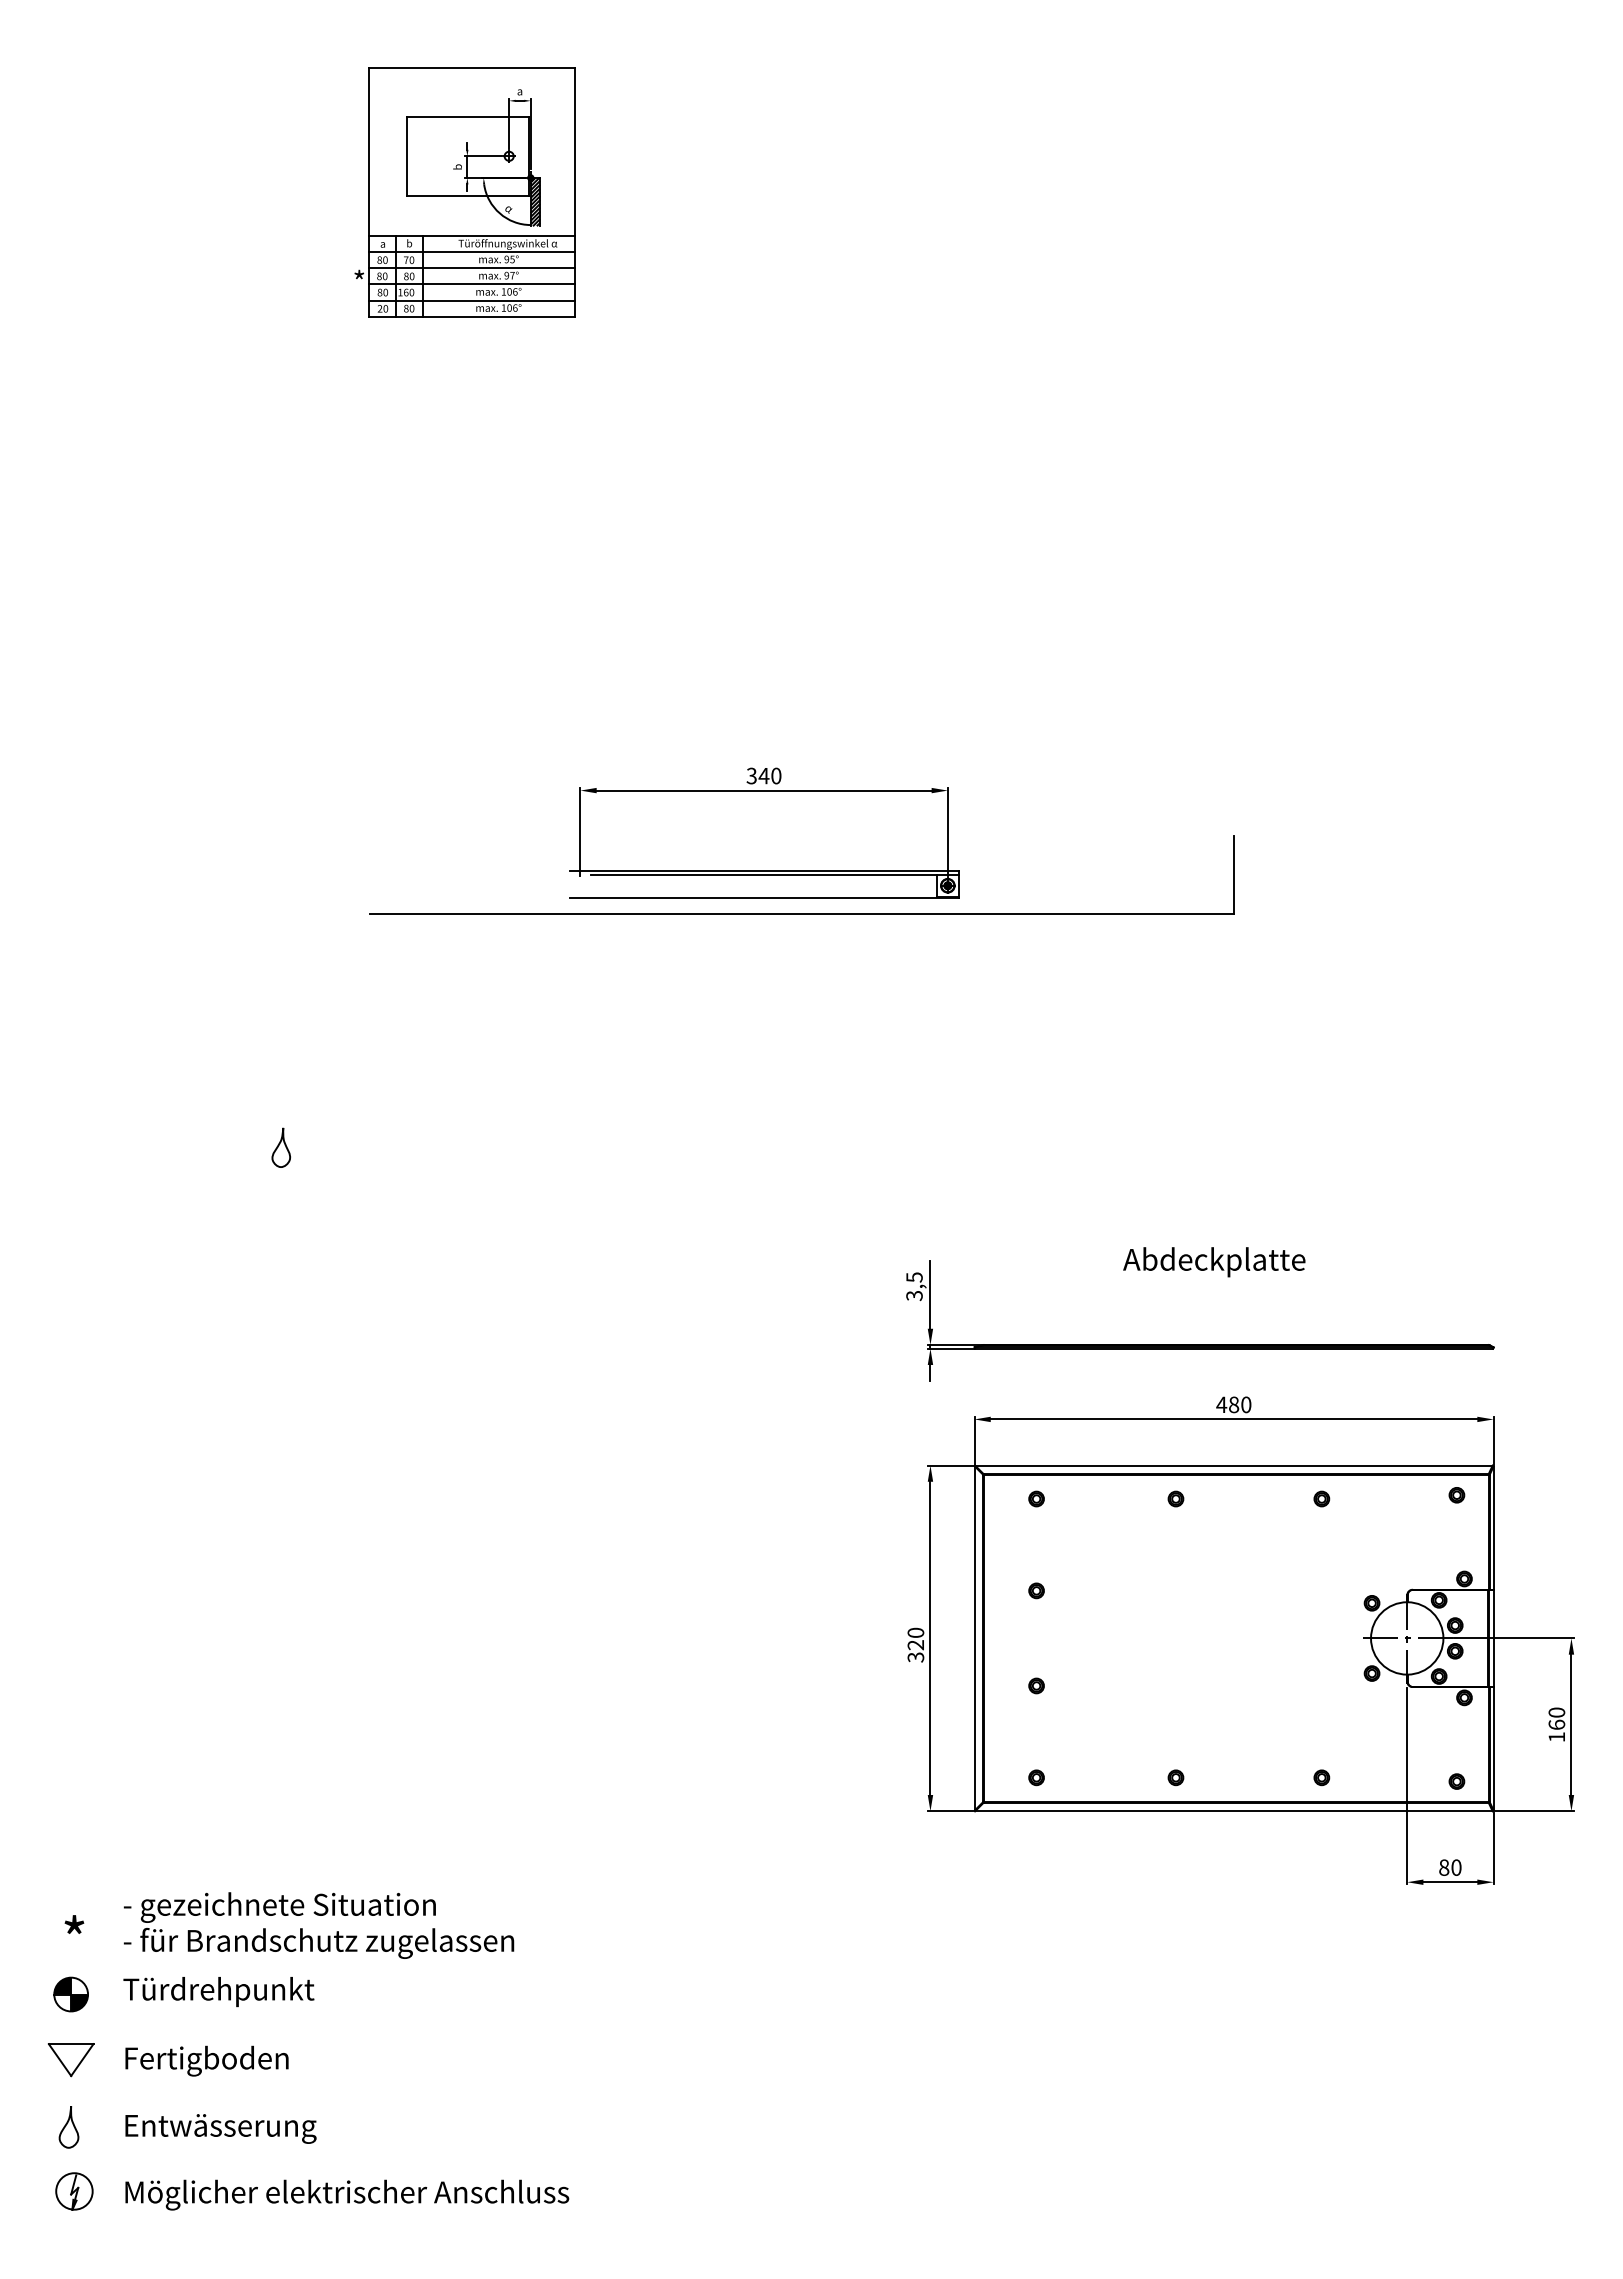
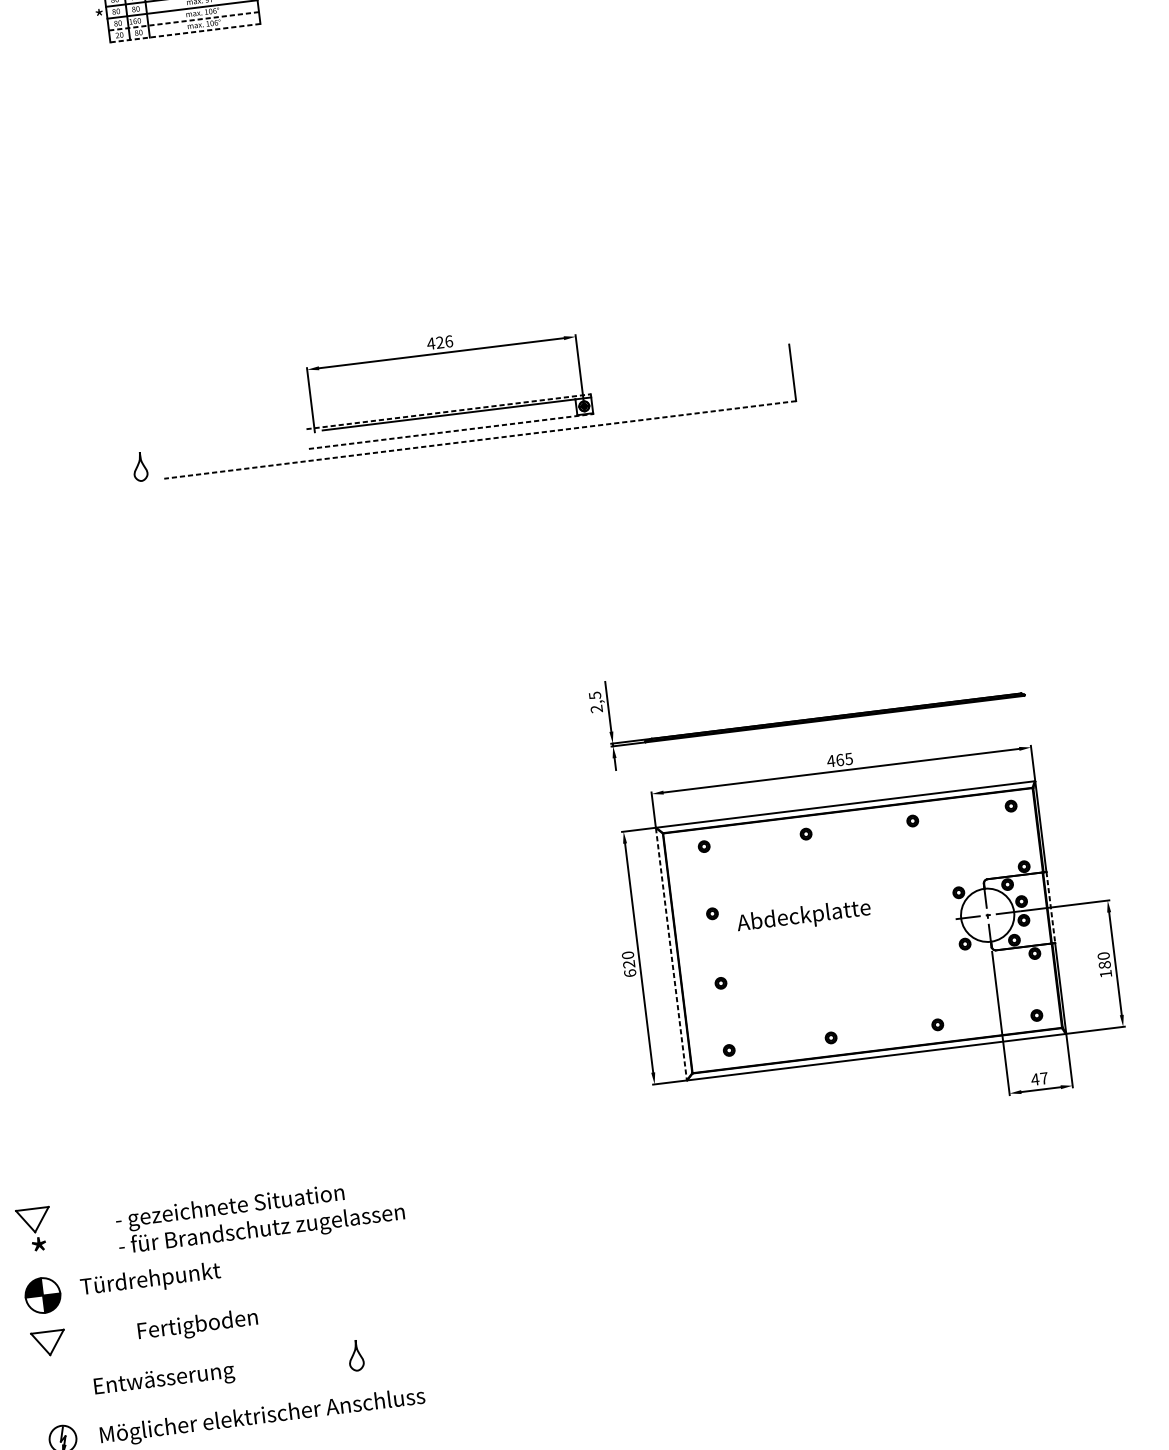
line: (472, 300) -> (184, 21), solid -> dashed
line: (472, 316) -> (185, 32), solid -> dashed
text: (763, 775) -> (439, 342), 340 -> 426
line: (764, 870) -> (448, 411), solid -> dashed
line: (764, 897) -> (451, 431), solid -> dashed
line: (801, 913) -> (479, 439), solid -> dashed
curve: (278, 1147) -> (138, 466), moved
text: (1214, 1262) -> (804, 917), moved
text: (914, 1295) -> (596, 708), 3,5 -> 2,5
text: (1240, 1404) -> (844, 759), 480 -> 465
line: (974, 1638) -> (671, 954), solid -> dashed
line: (1493, 1638) -> (1050, 907), solid -> dashed
text: (915, 1657) -> (629, 973), 320 -> 620
text: (1556, 1724) -> (1104, 964), 160 -> 180
text: (1449, 1867) -> (1039, 1078), 80 -> 47
part: (70, 1892) -> (33, 1221), added
text: (318, 1925) -> (259, 1217), moved
part: (70, 1994) -> (42, 1295), size x1.4
text: (206, 2060) -> (197, 1325), moved
curve: (66, 2126) -> (354, 1355), moved

